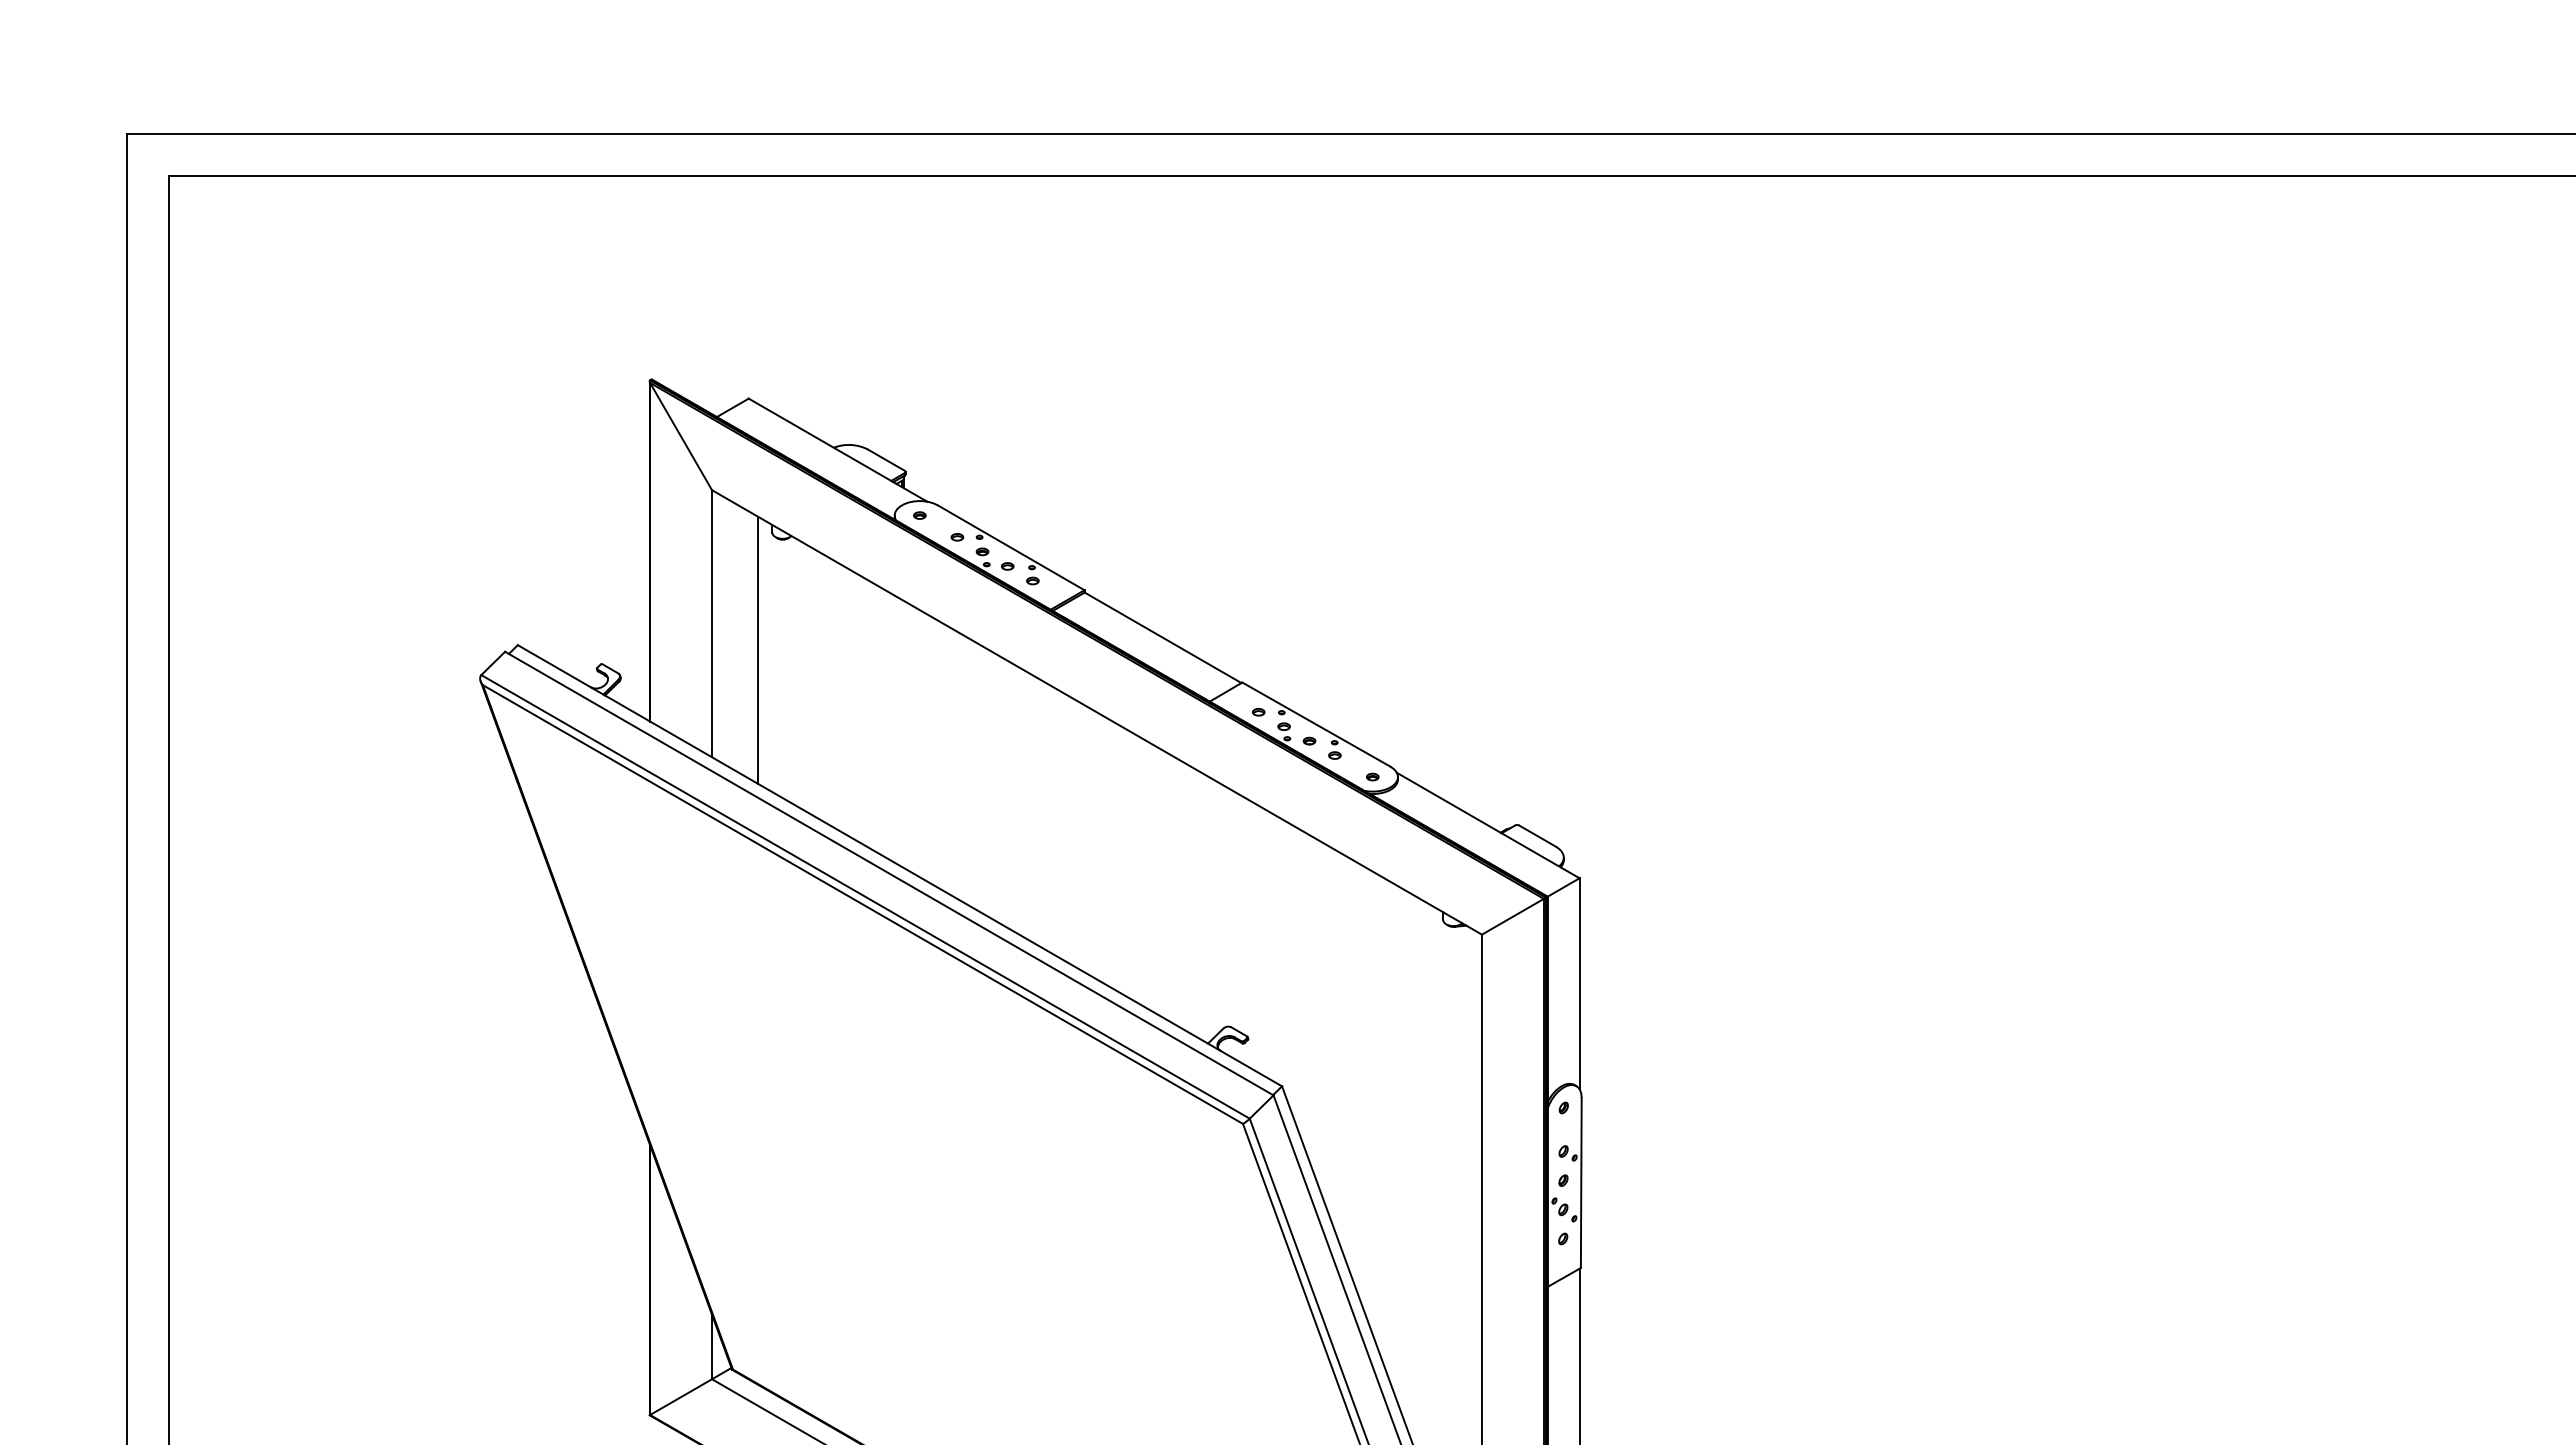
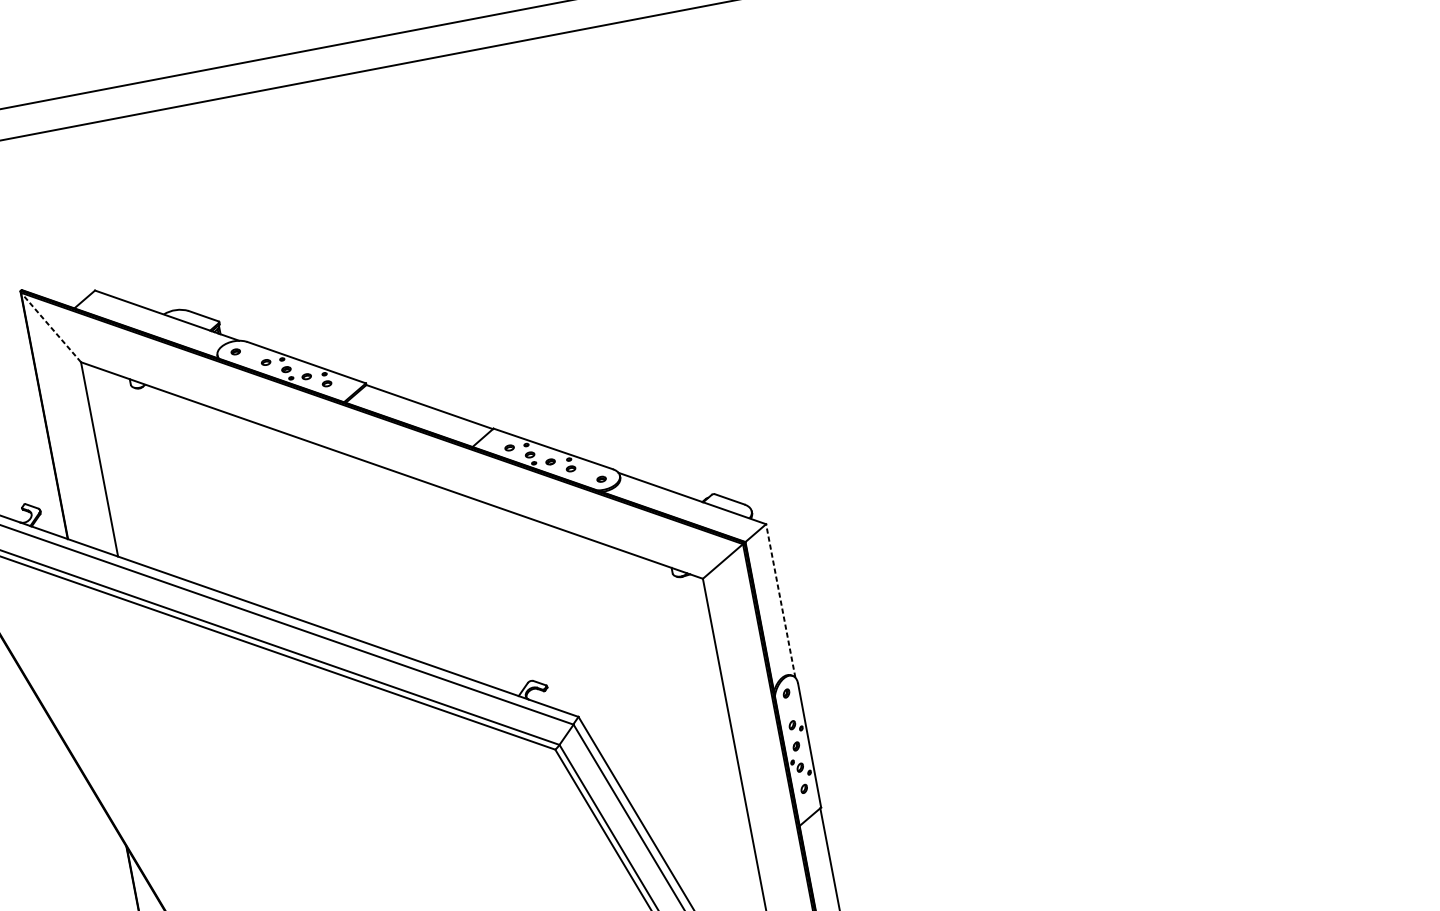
line: (681, 436) -> (51, 327), solid -> dashed
line: (758, 649) -> (136, 471), removed
line: (1579, 983) -> (780, 600), solid -> dashed

